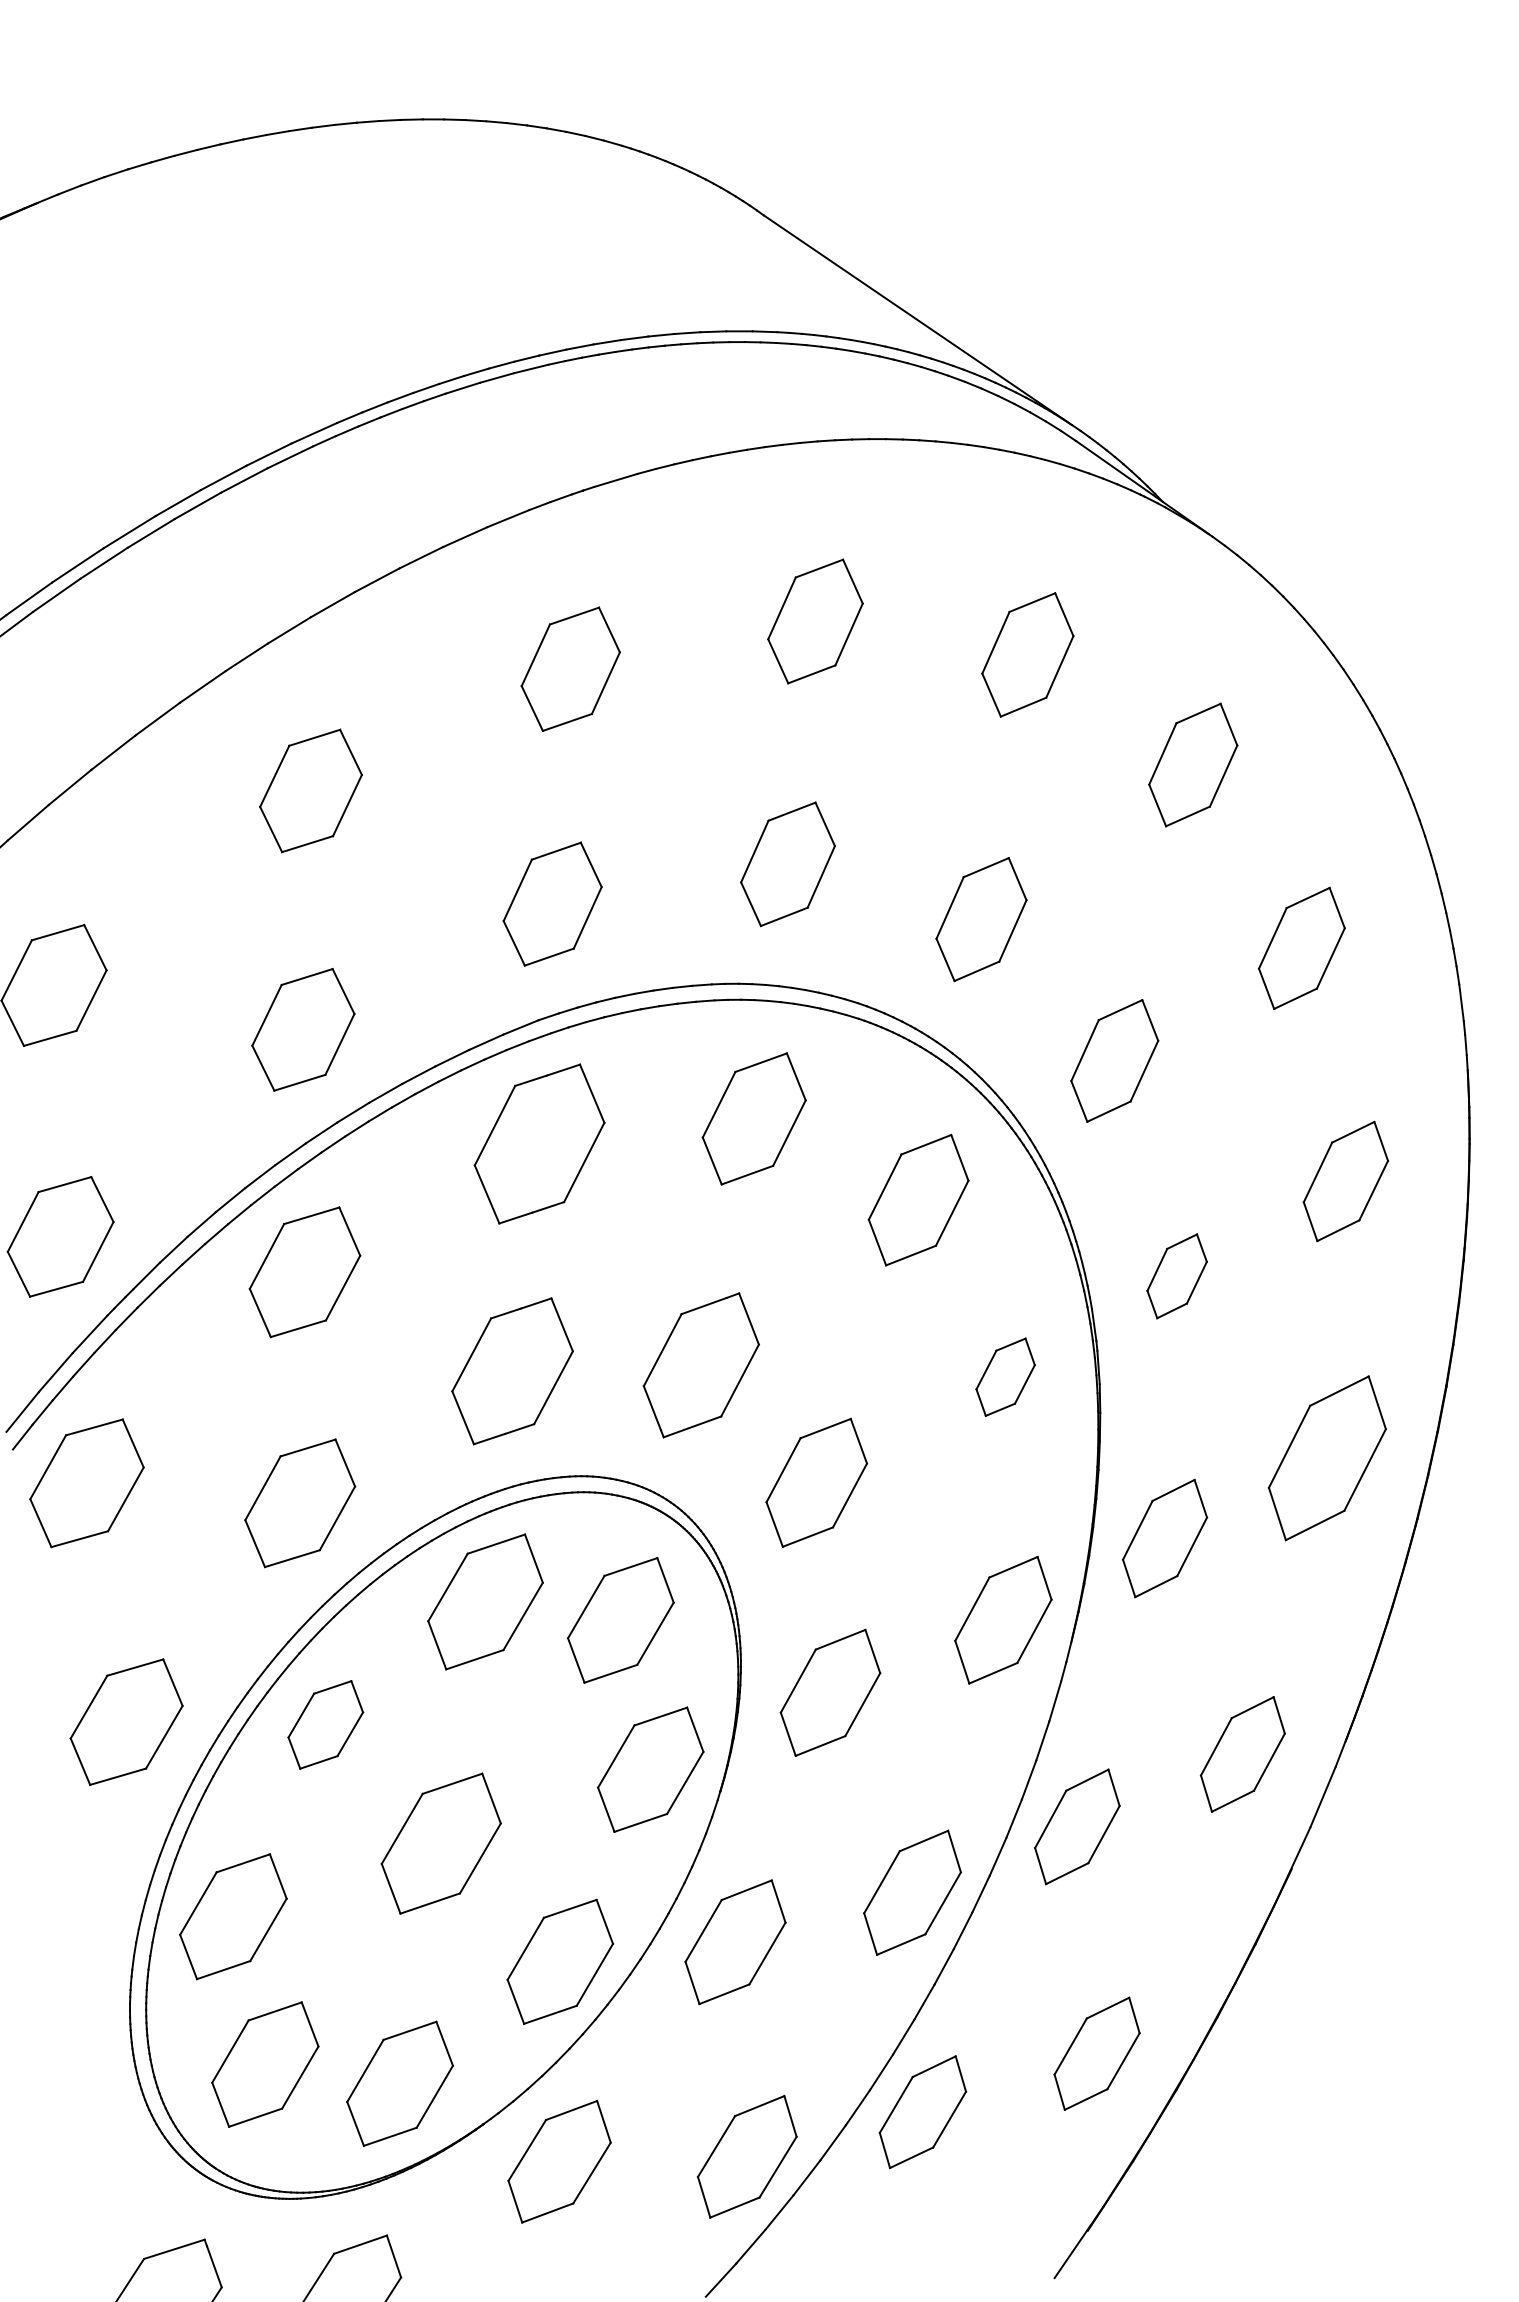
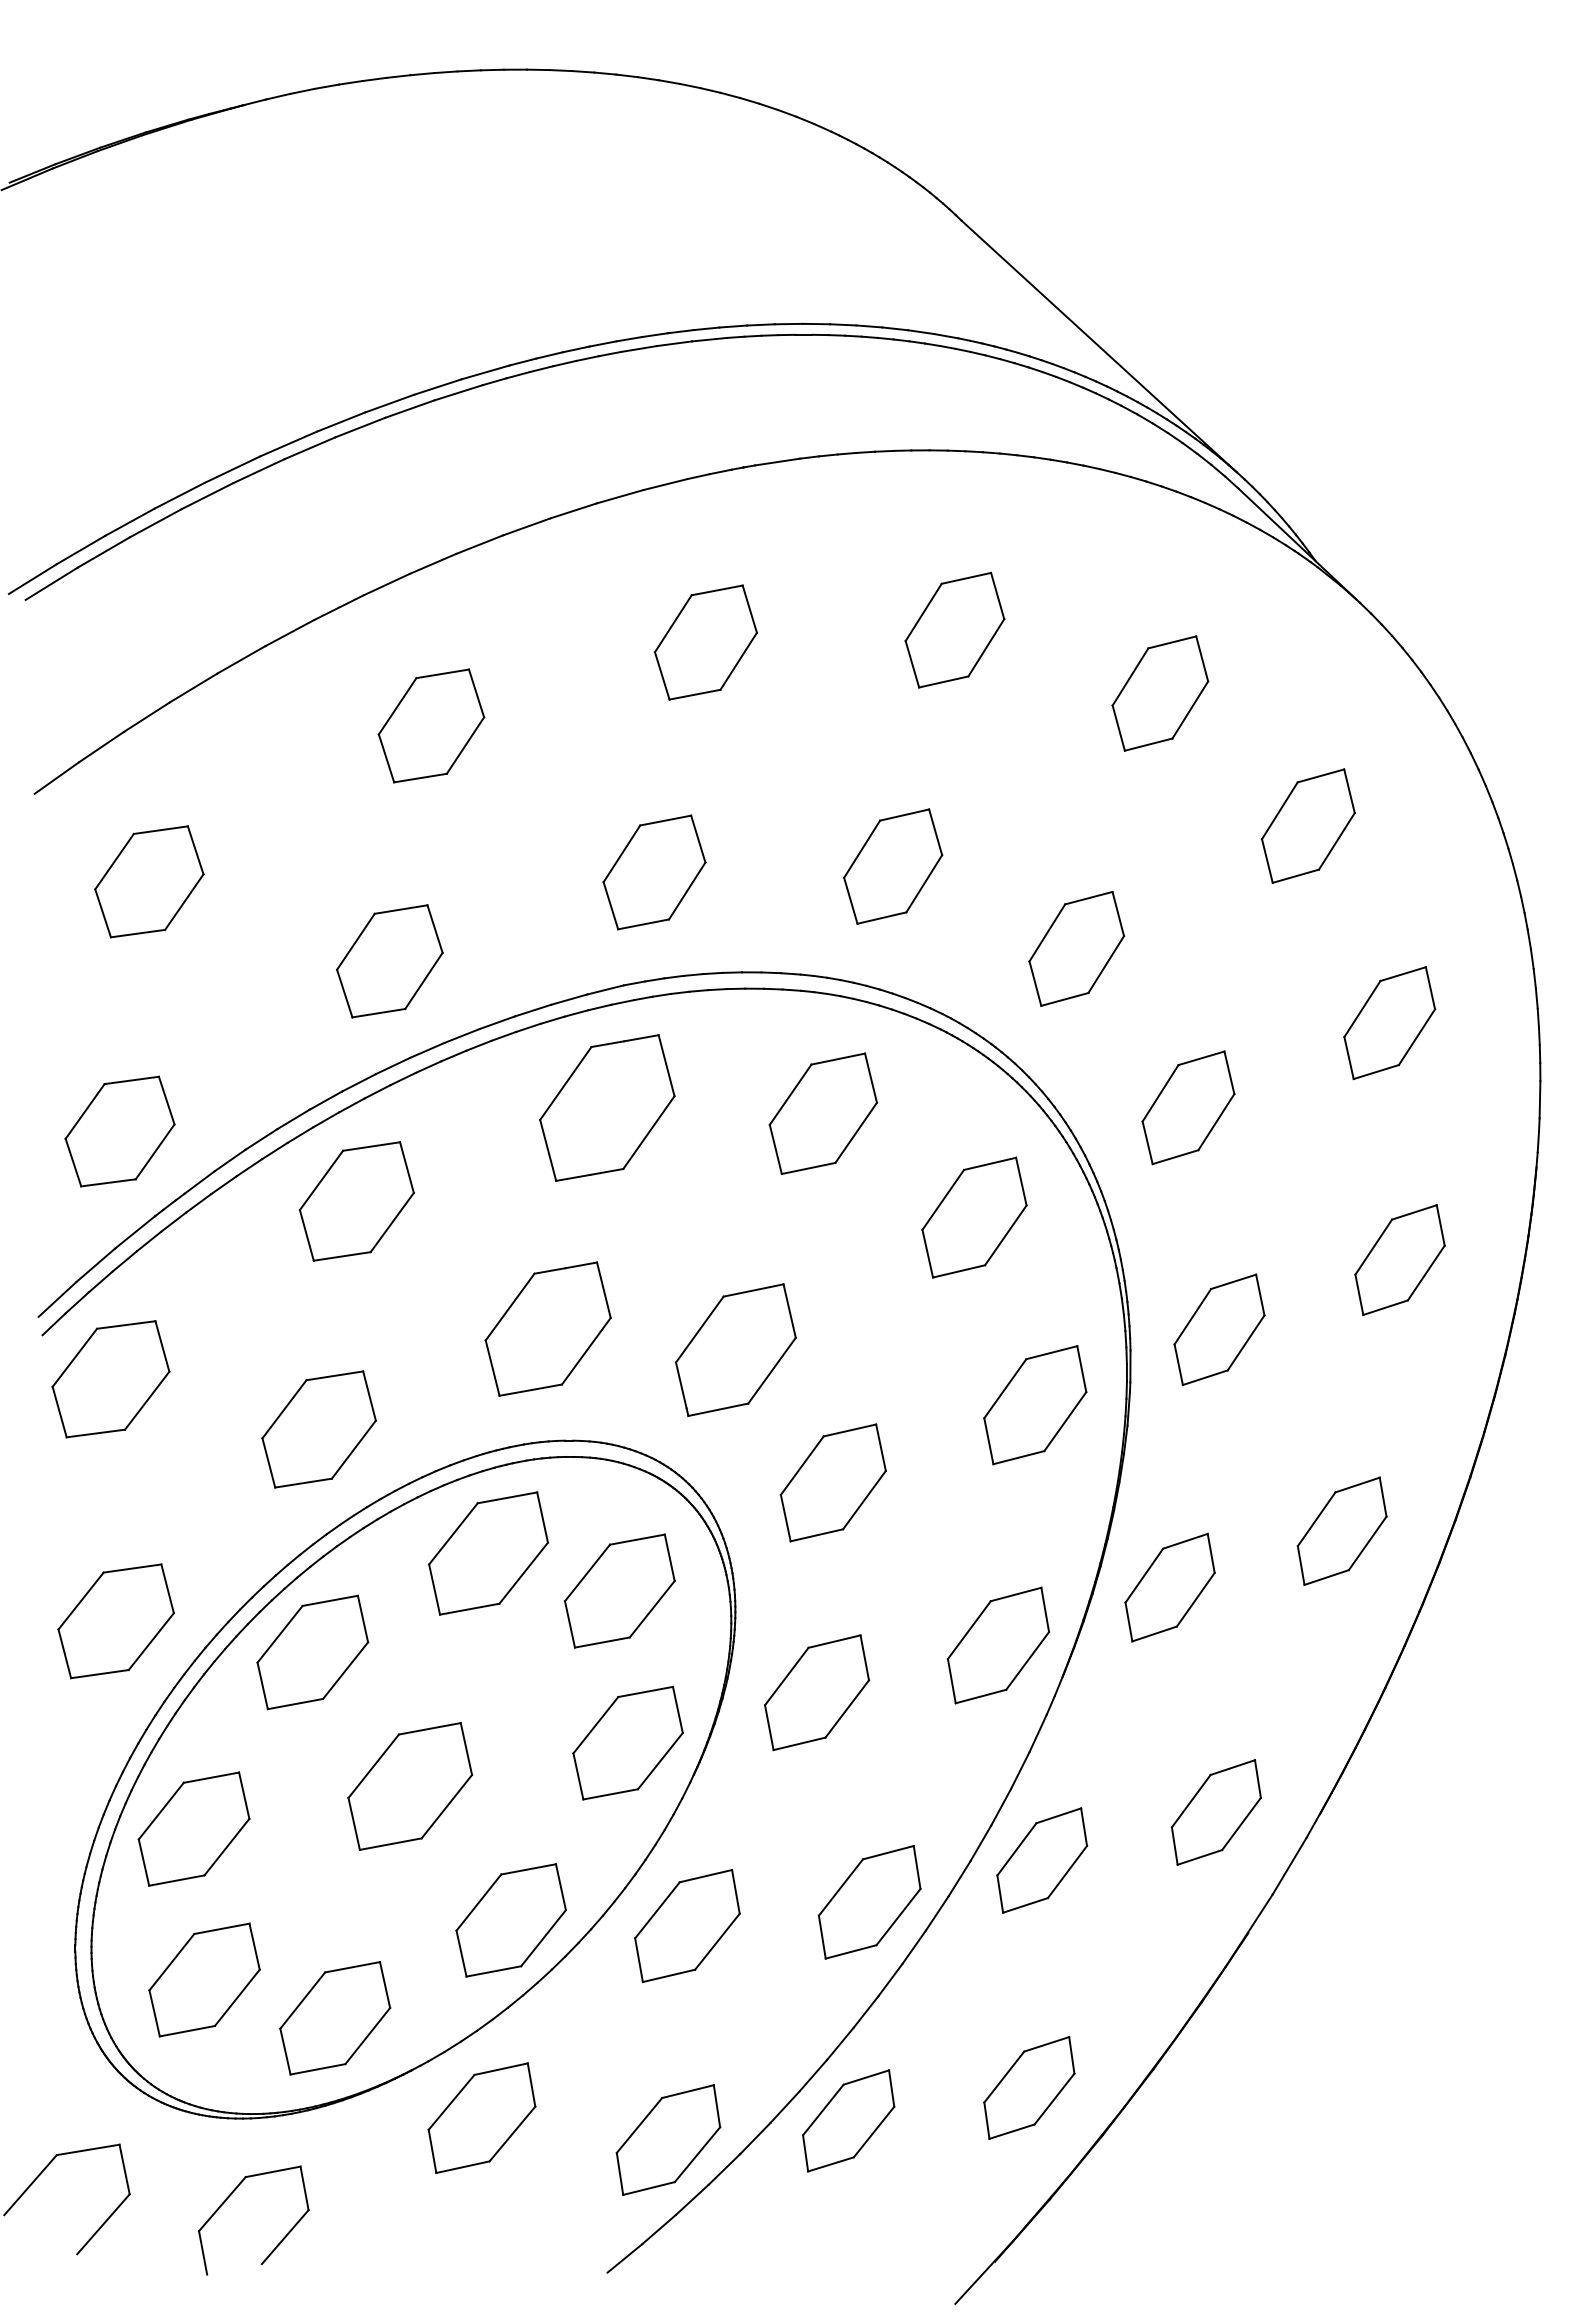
part: (1177, 1275) -> (1219, 1329), size x1.43
part: (1005, 1377) -> (1035, 1405), size x1.67
part: (1326, 1457) -> (1341, 1530), size x0.71
part: (325, 1725) -> (312, 1652), size x1.43

